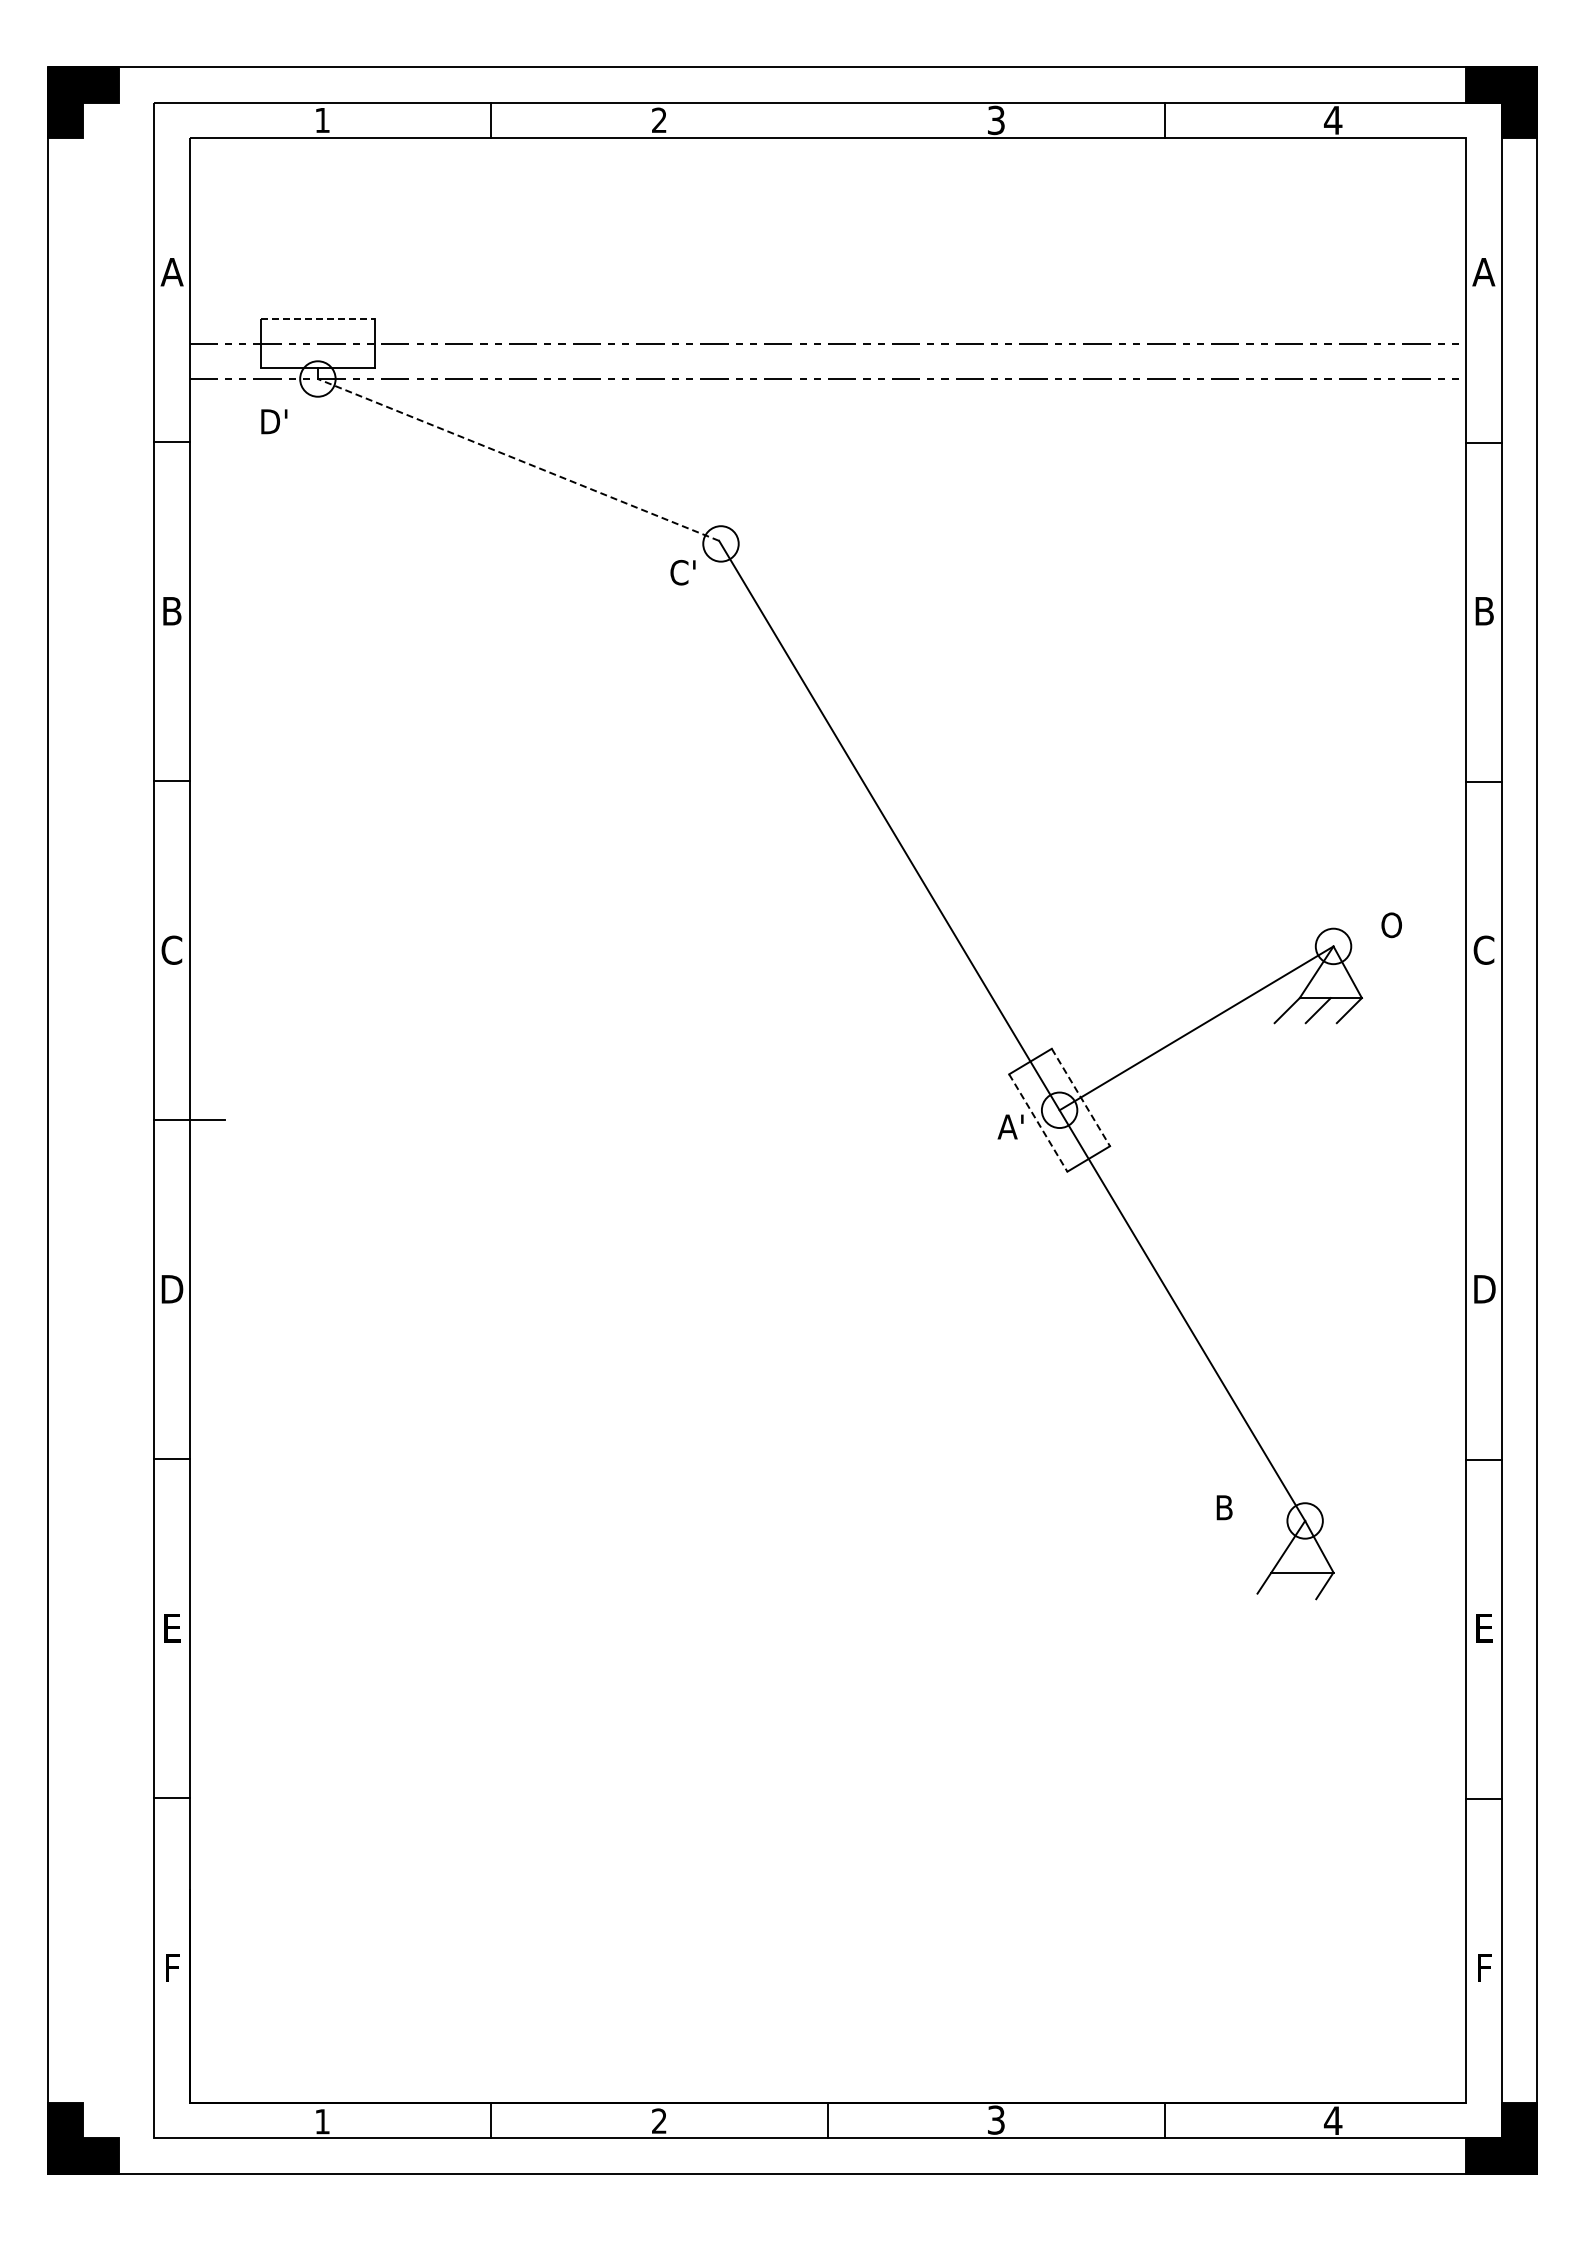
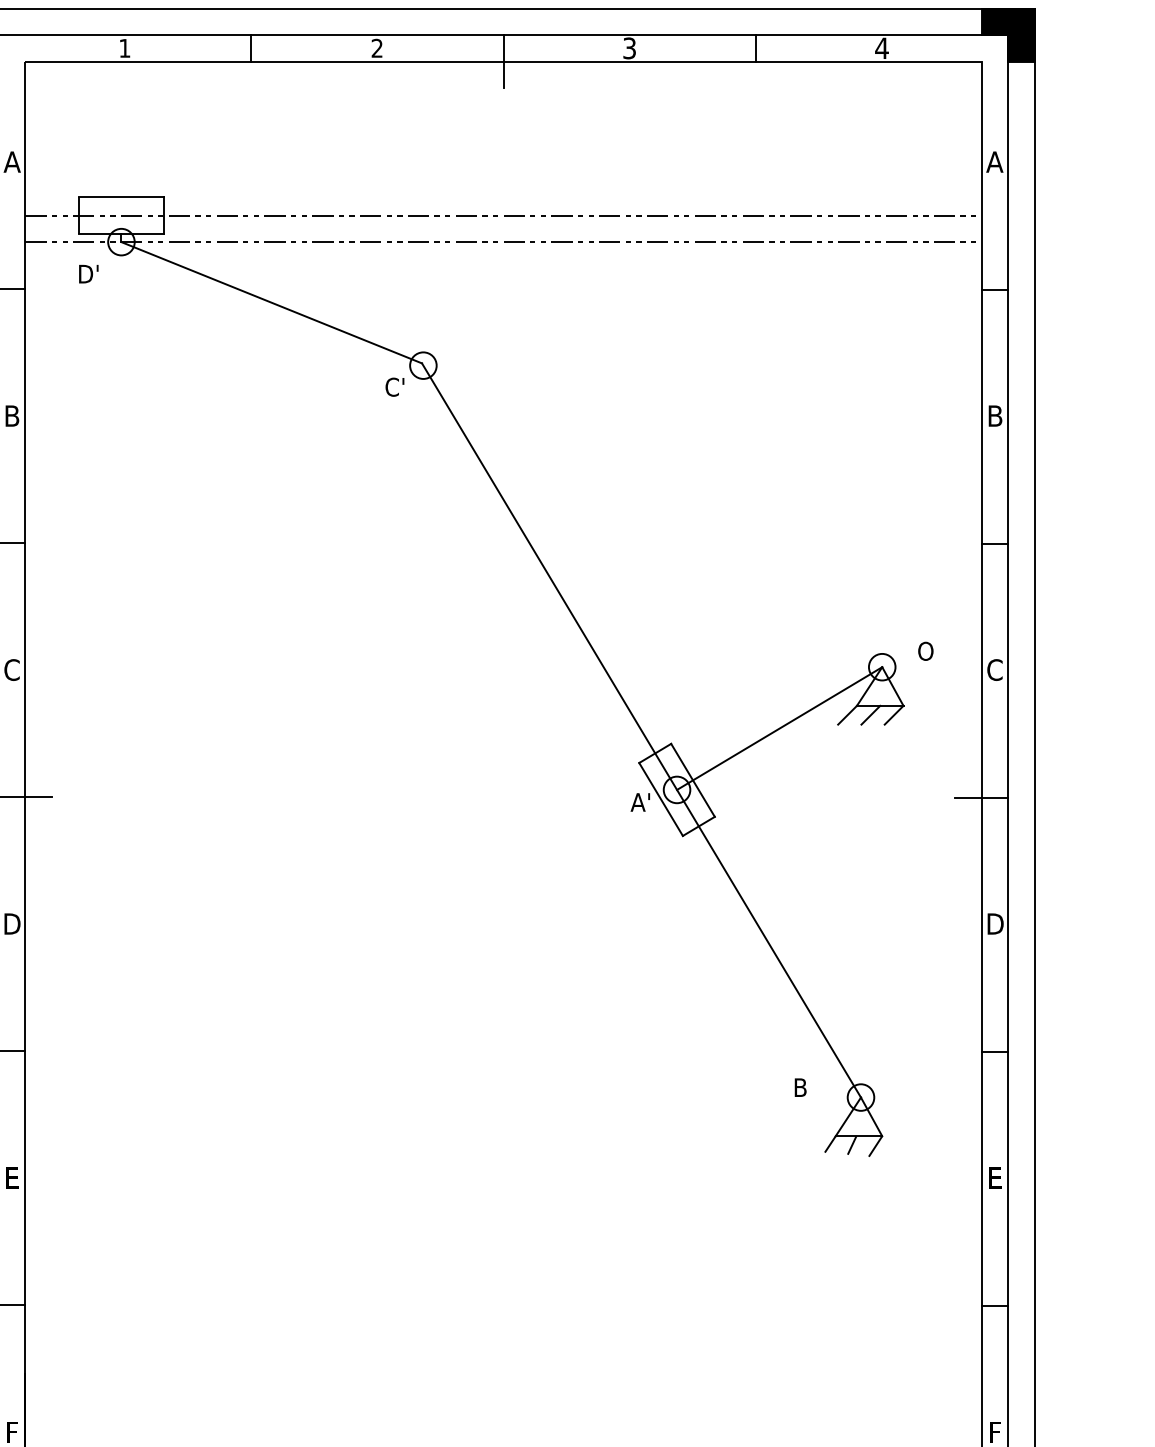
line: (827, 137) -> (503, 61), added
line: (317, 318) -> (121, 196), dashed -> solid
line: (518, 459) -> (271, 302), dashed -> solid
line: (1080, 1097) -> (692, 780), dashed -> solid
line: (1465, 1121) -> (981, 798), added
line: (1038, 1123) -> (661, 799), dashed -> solid
line: (1293, 1584) -> (852, 1145), added

